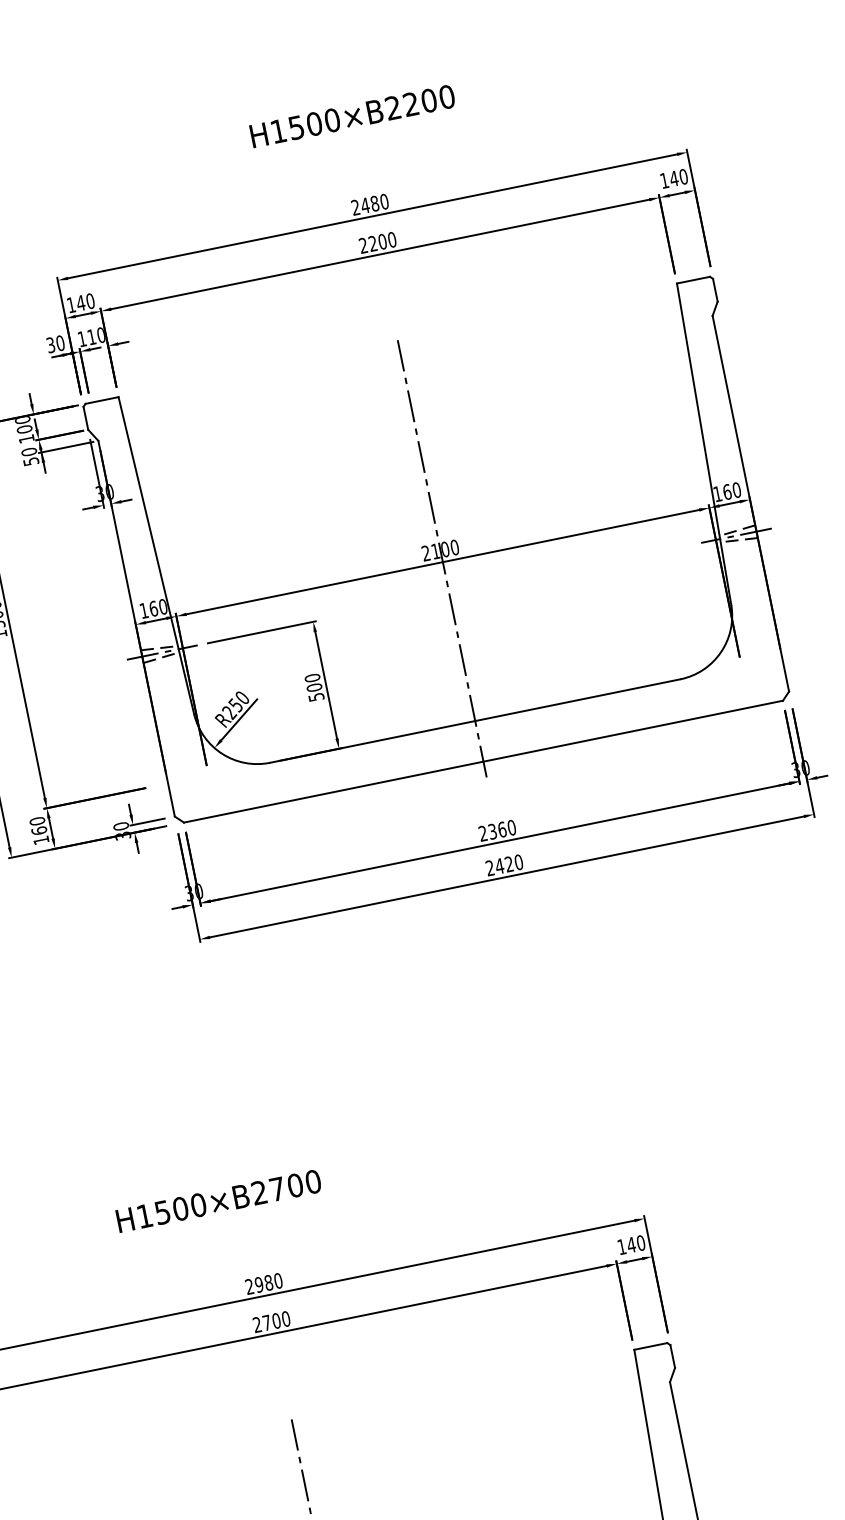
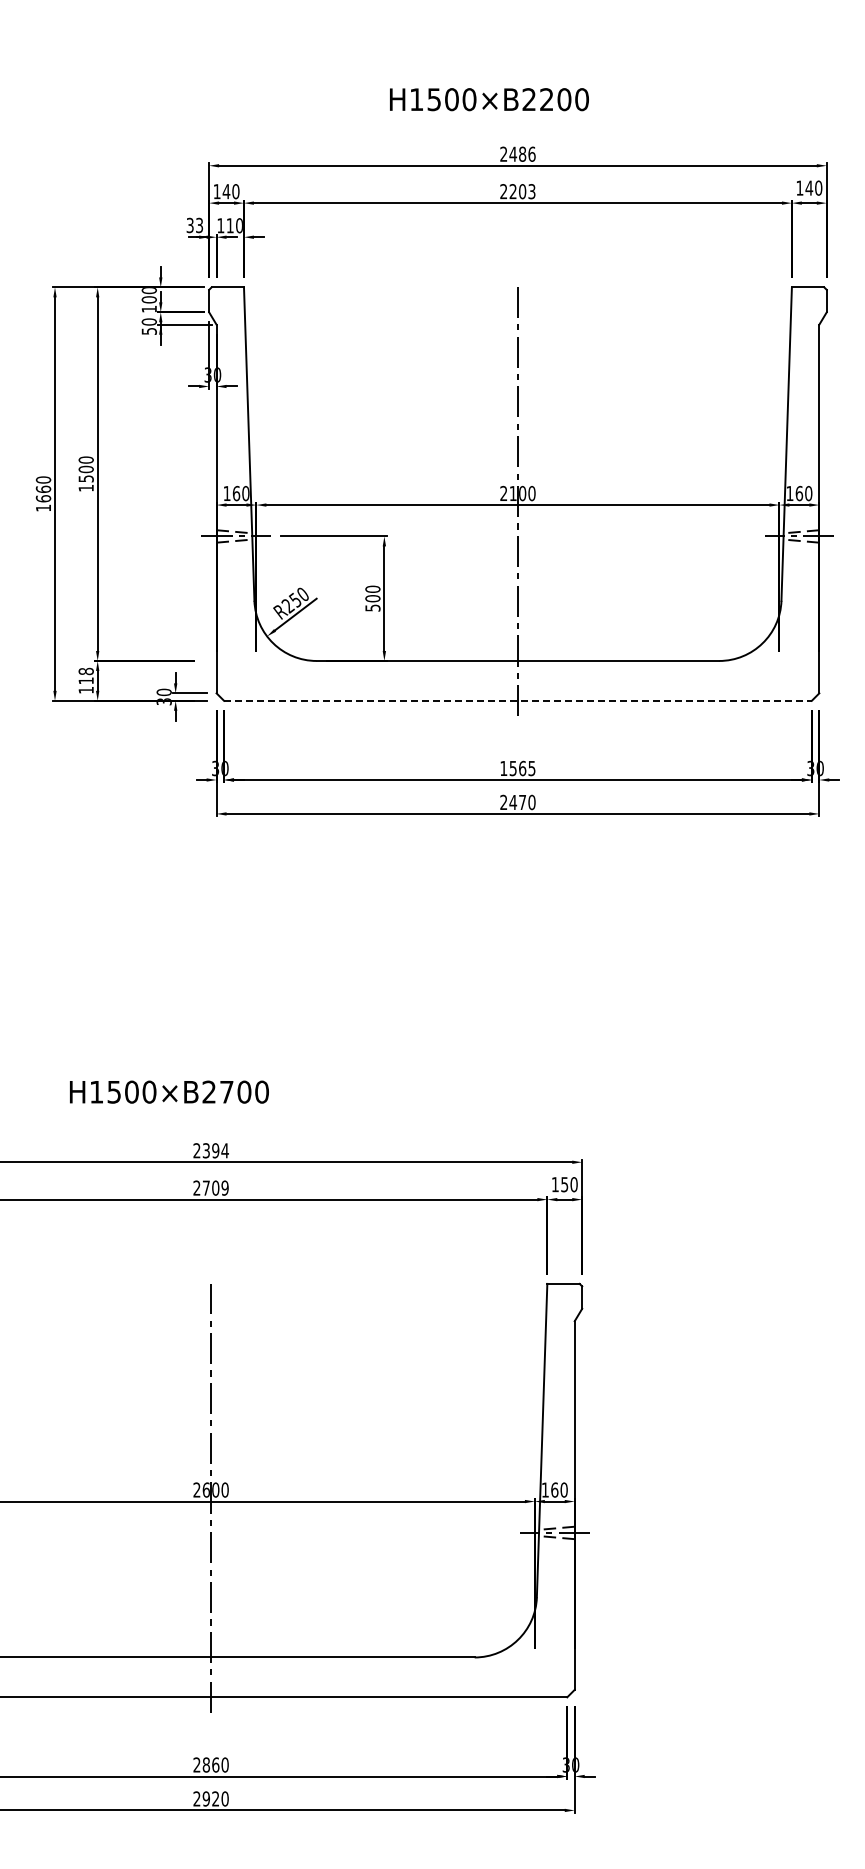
text: (352, 116) -> (489, 99), moved
text: (383, 201) -> (531, 153), 2480 -> 2486
text: (391, 239) -> (531, 191), 2200 -> 2203
text: (60, 343) -> (199, 225), 30 -> 33
line: (482, 761) -> (517, 700), solid -> dashed
text: (37, 825) -> (85, 675), 160 -> 118
text: (497, 830) -> (517, 768), 2360 -> 1565
text: (509, 863) -> (522, 801), 2420 -> 2470
text: (218, 1200) -> (169, 1091), moved
text: (631, 1244) -> (564, 1184), 140 -> 150
text: (268, 1282) -> (215, 1150), 2980 -> 2394
text: (285, 1318) -> (224, 1187), 2700 -> 2709

